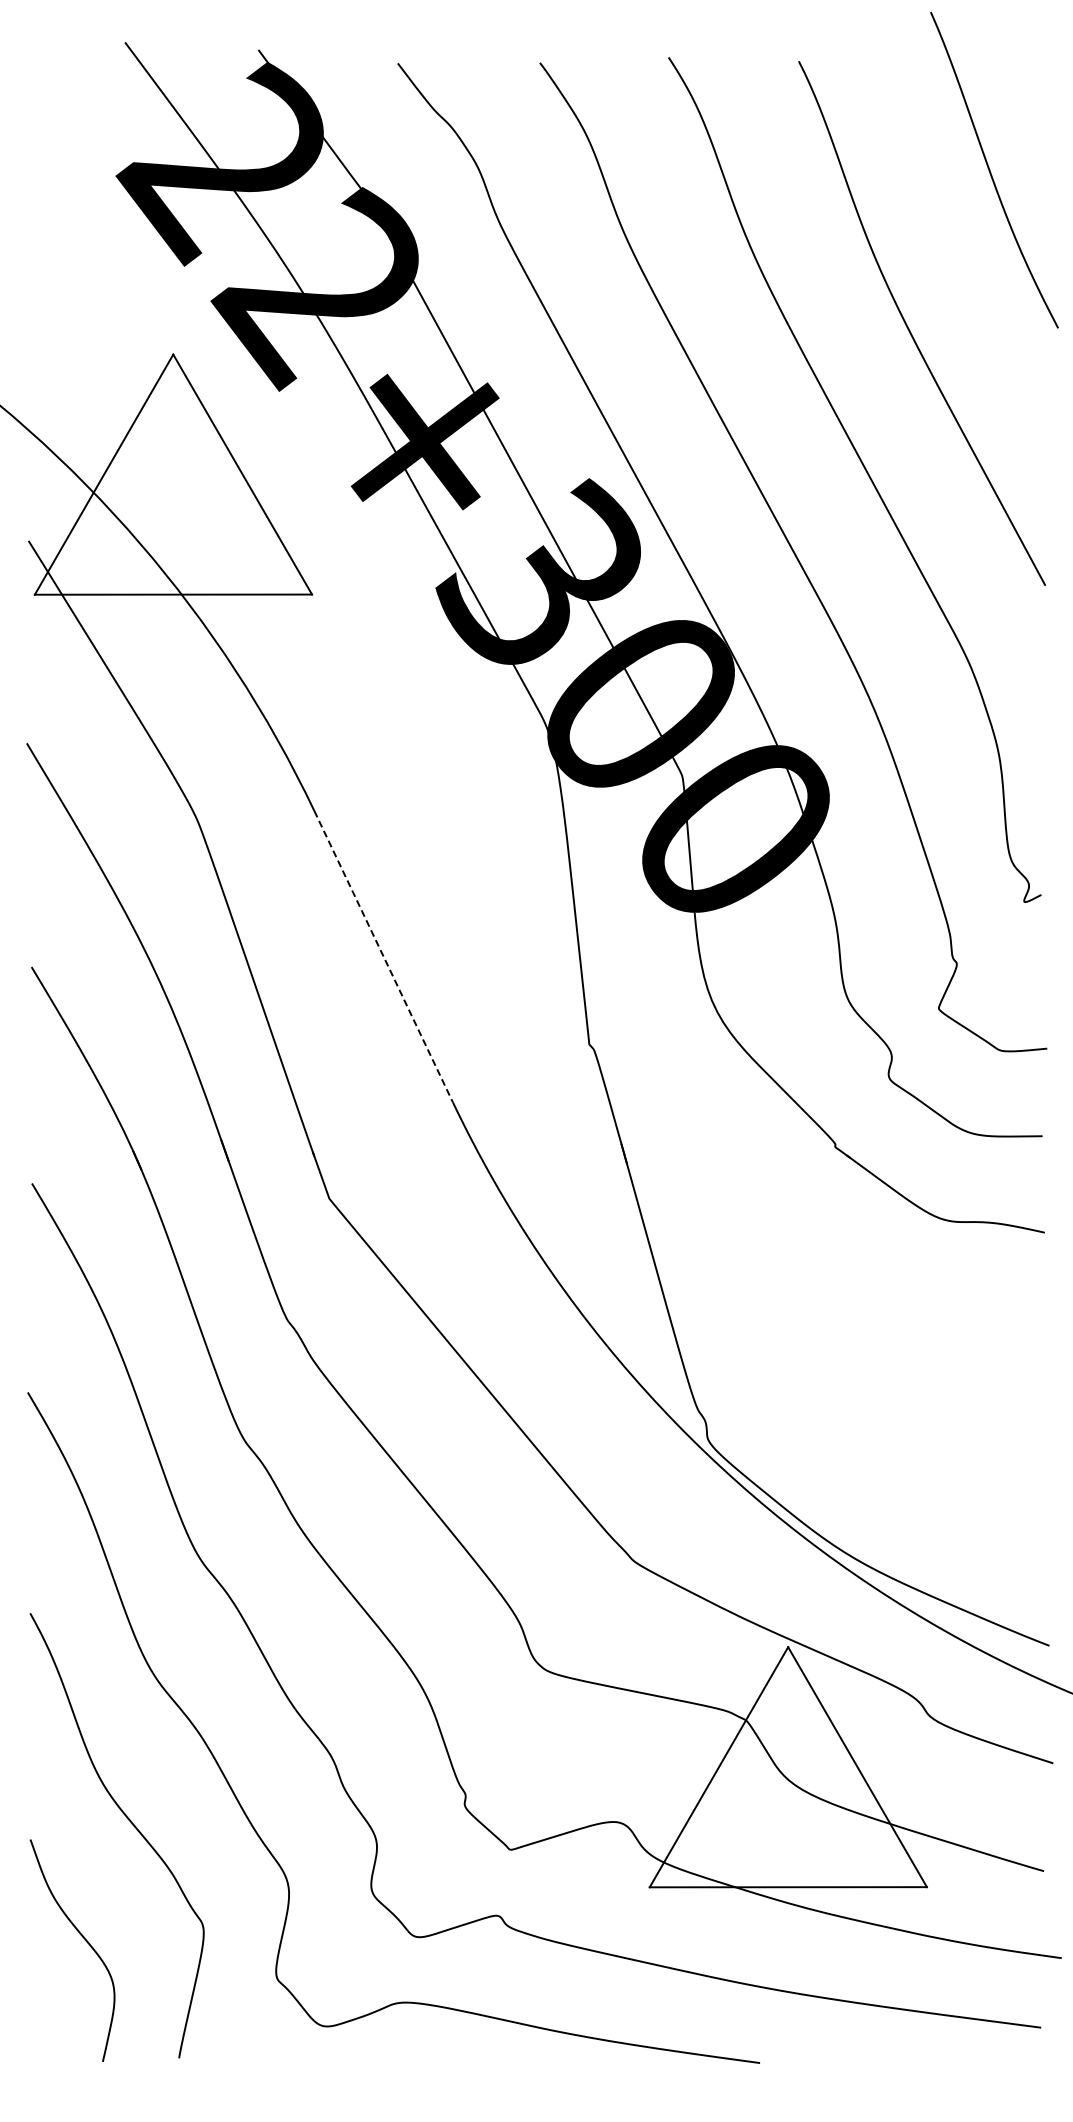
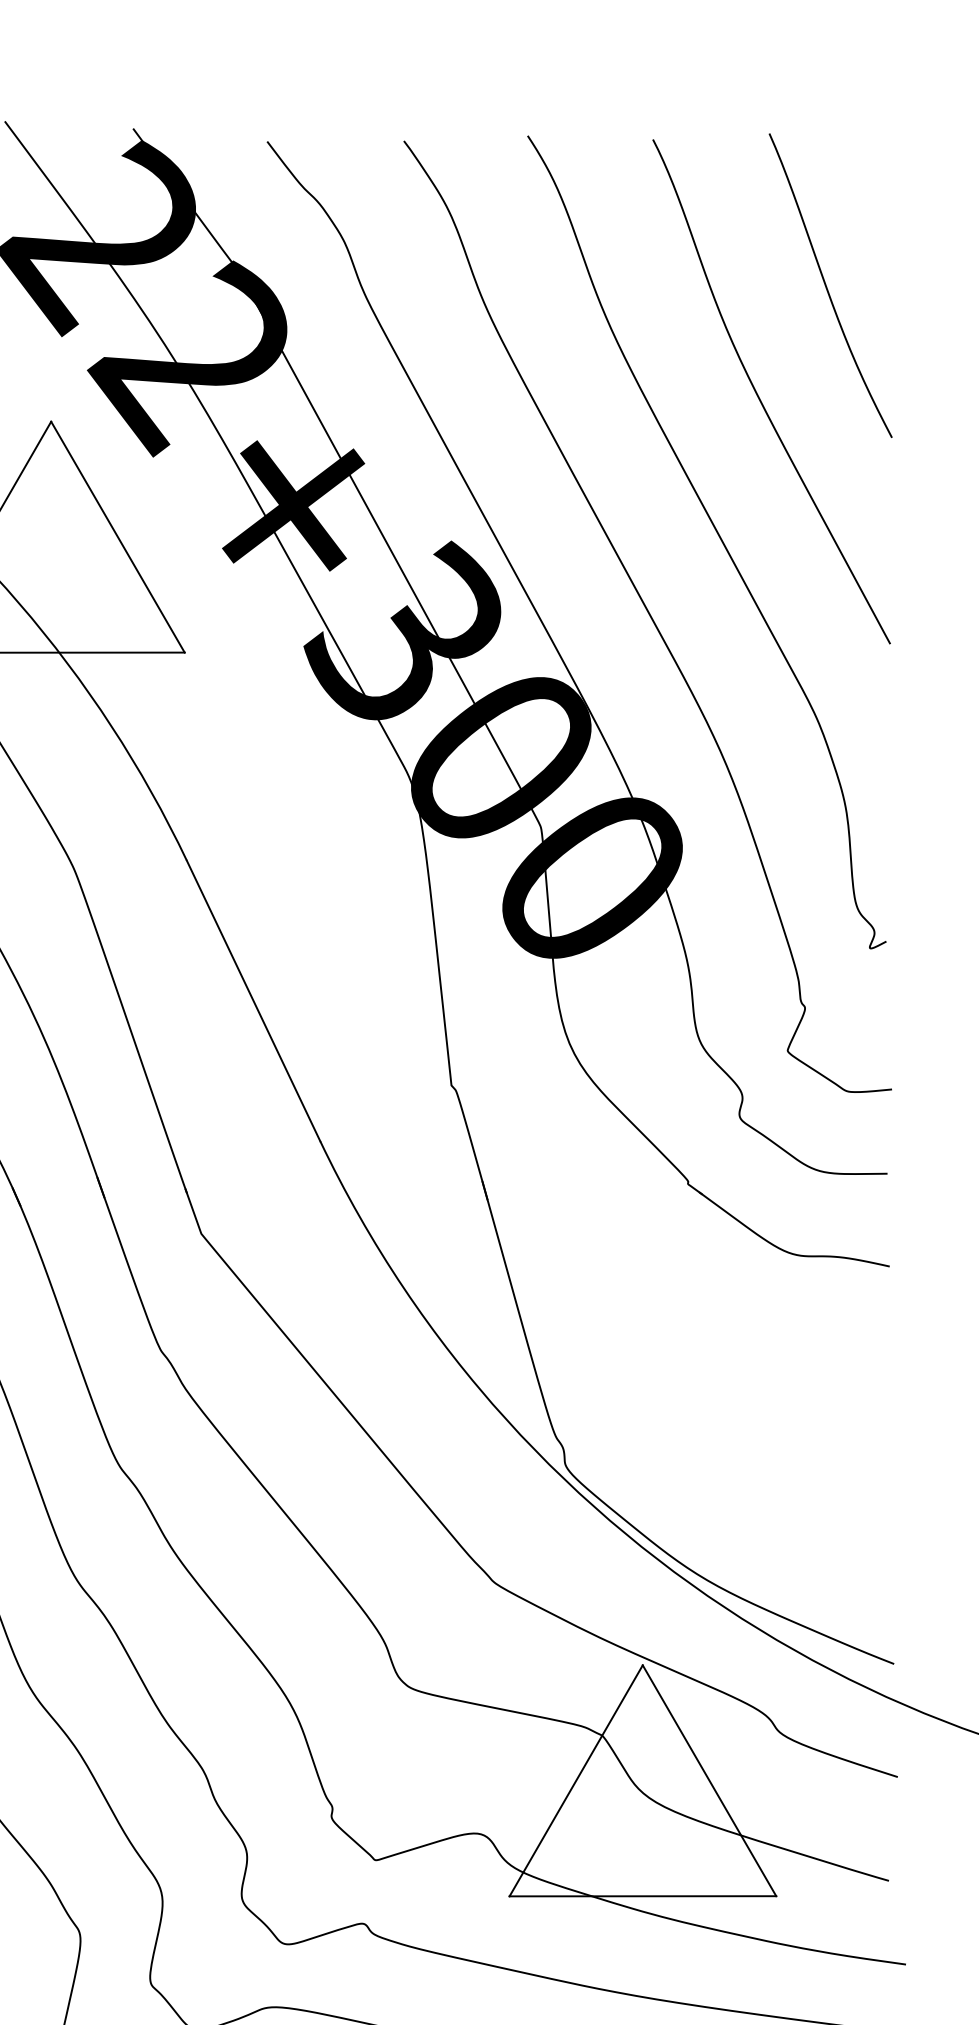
curve: (990, 169) -> (826, 285), moved
line: (383, 957) -> (253, 1001), dashed -> solid

